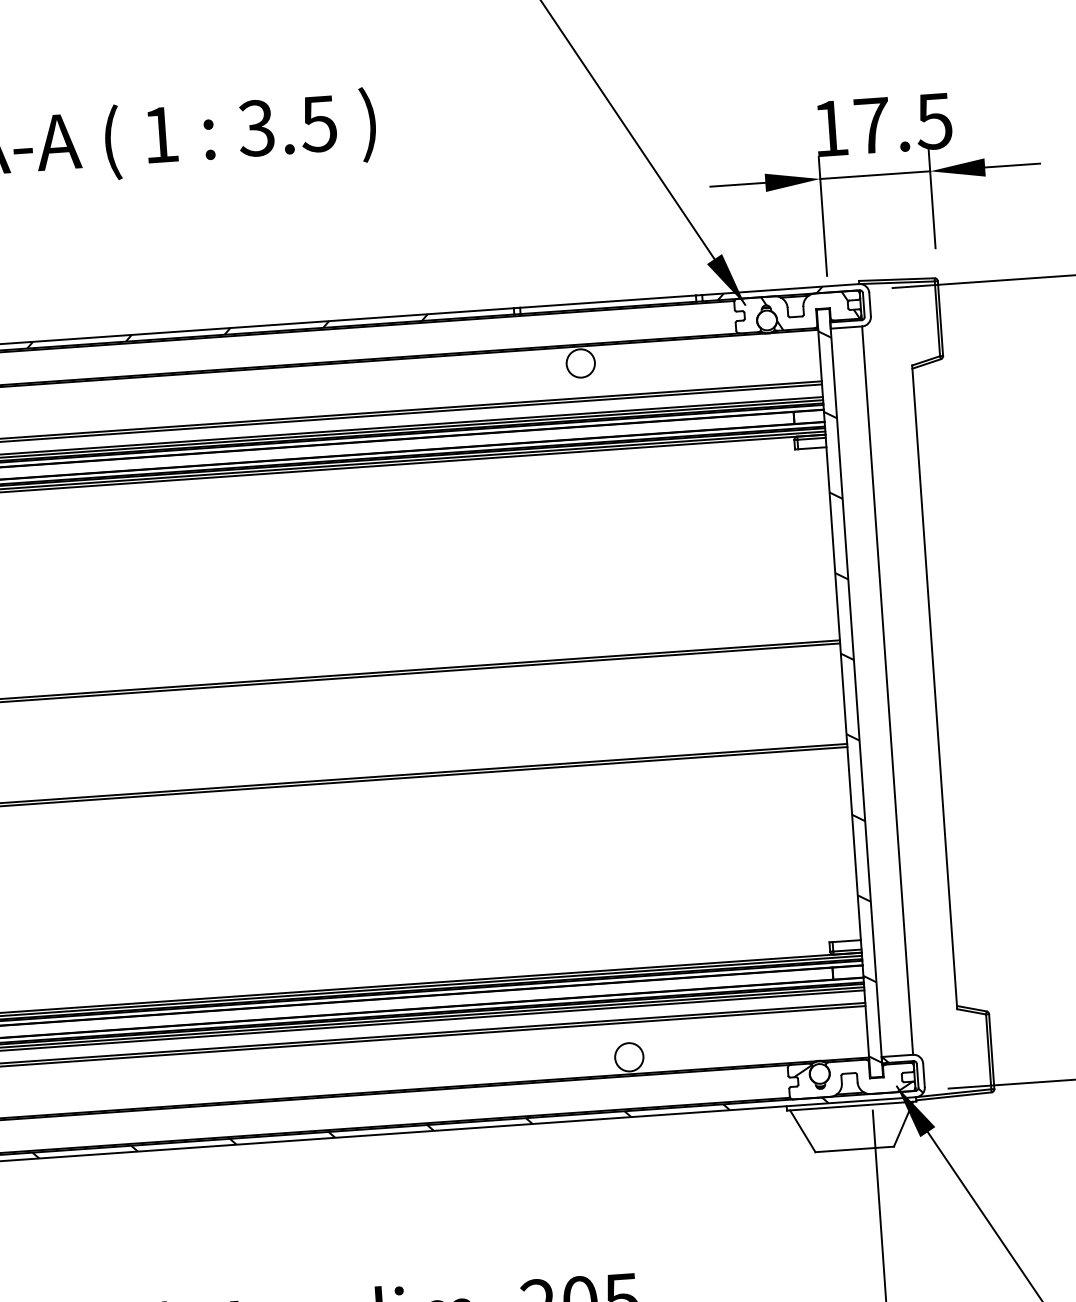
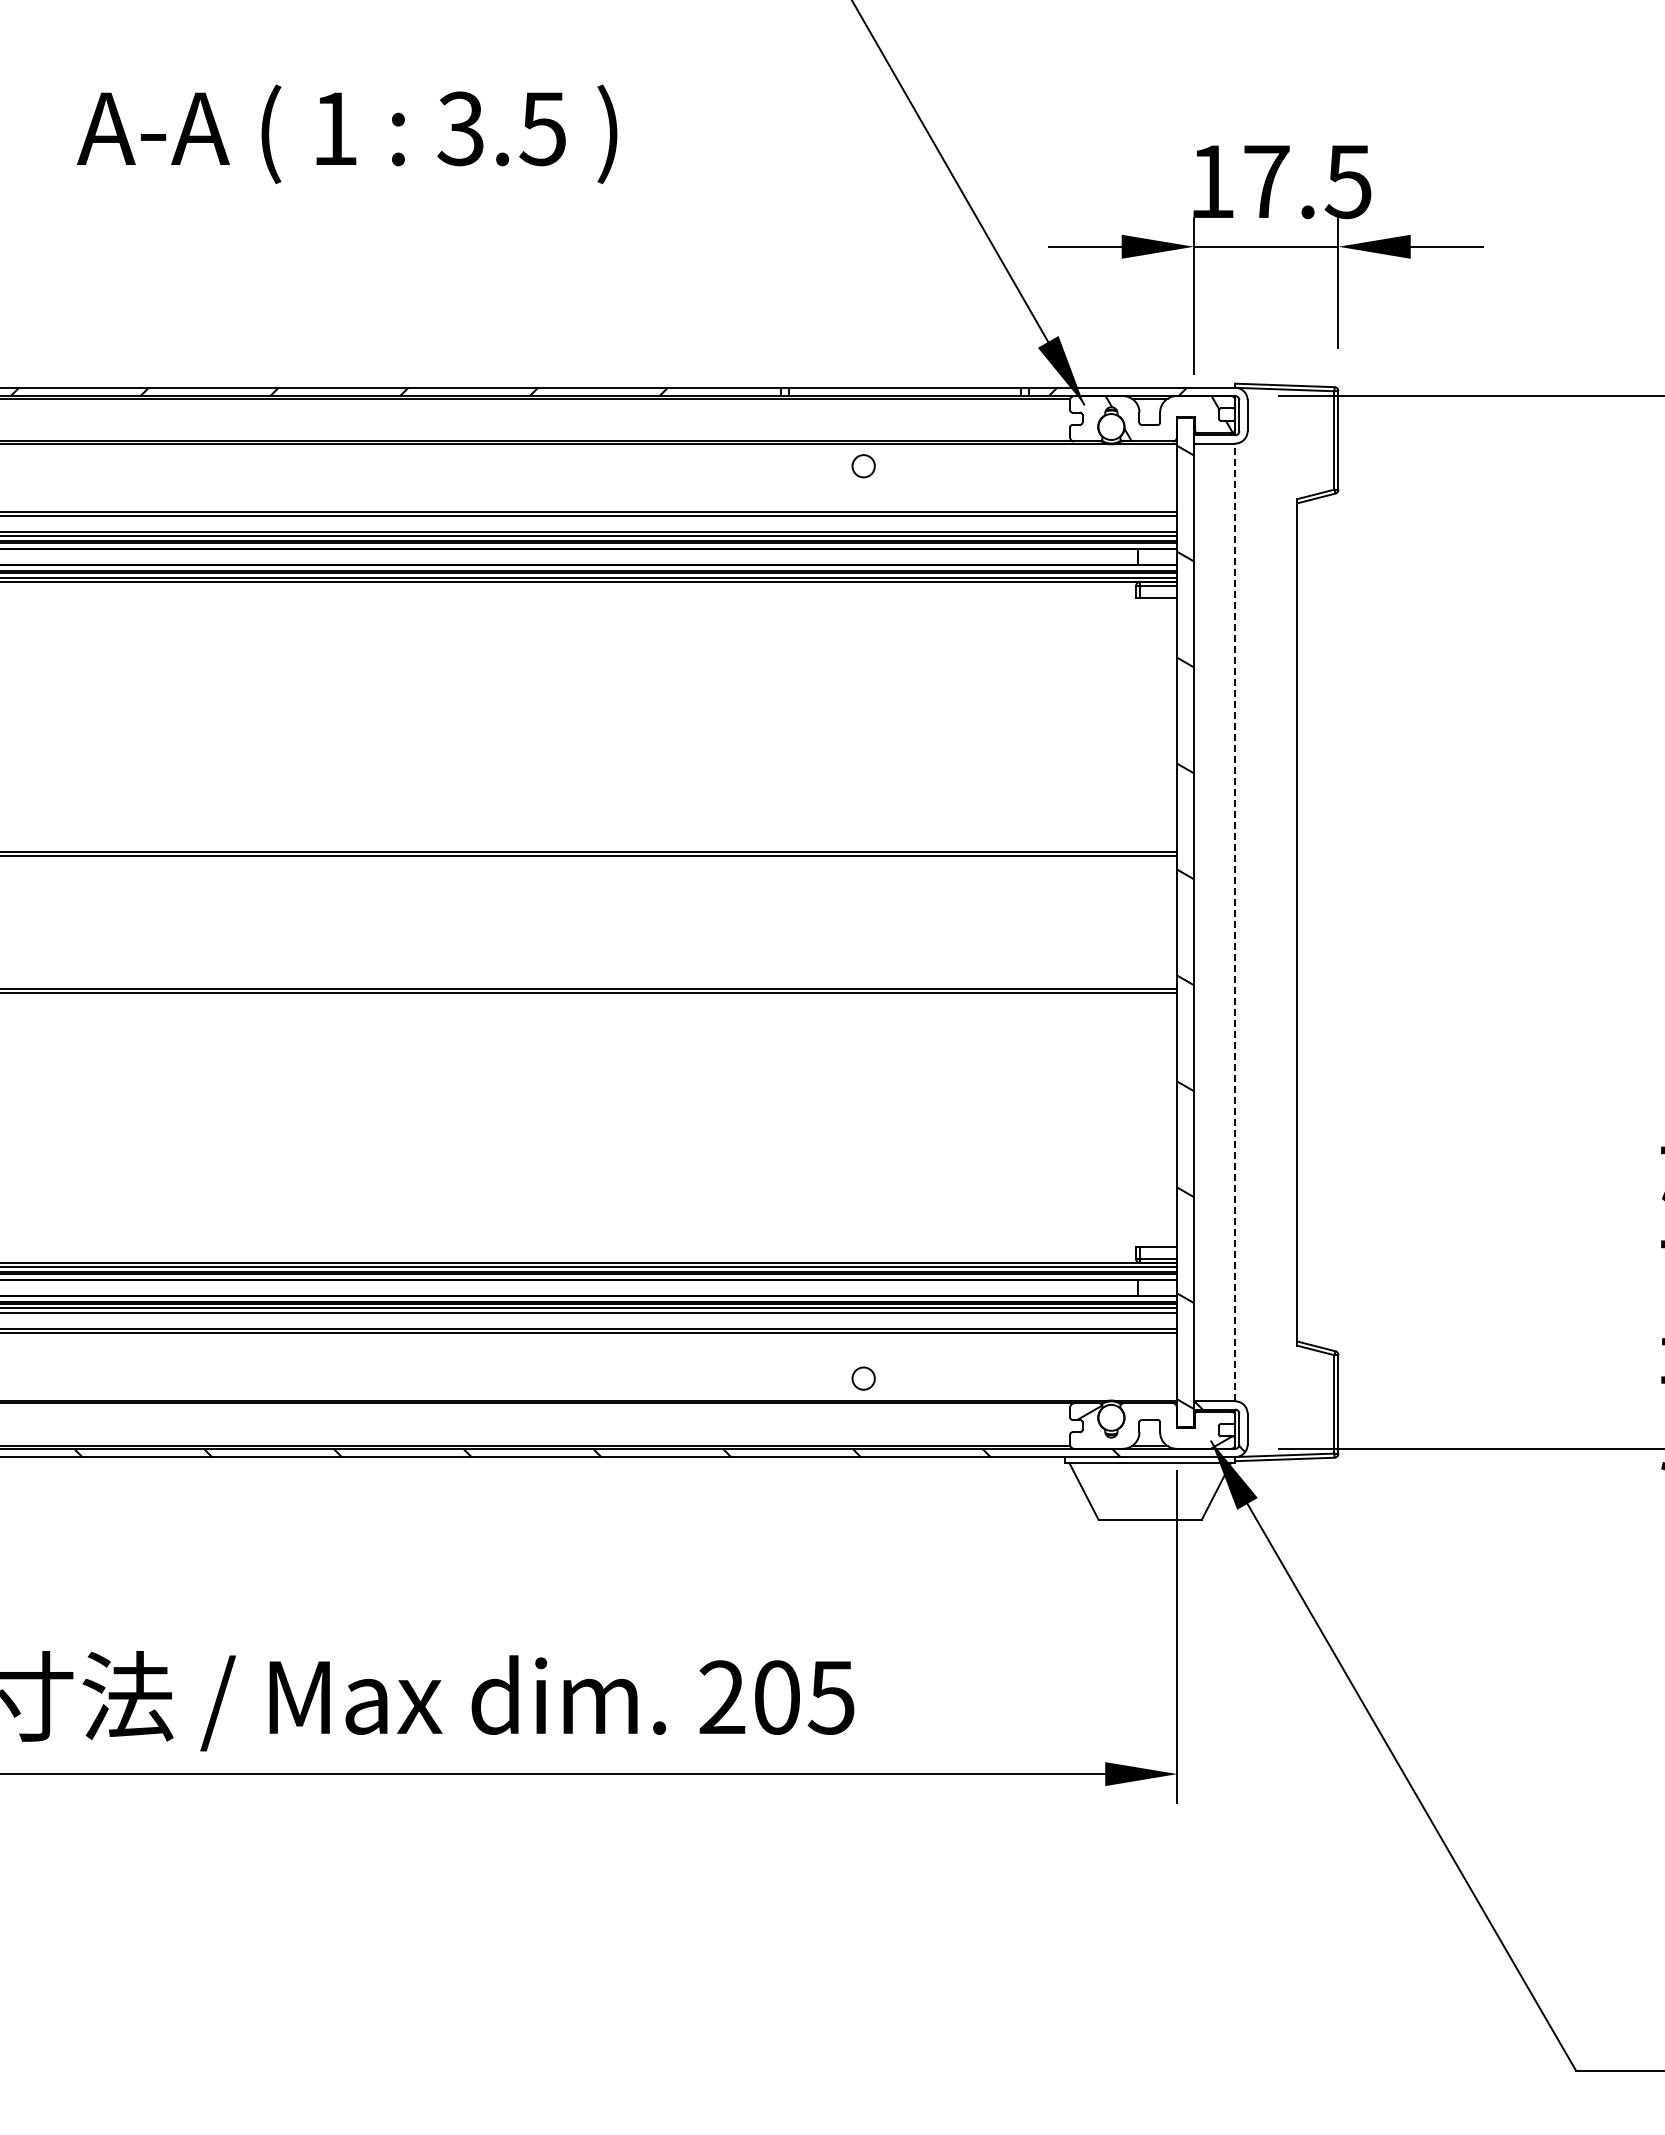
circle: (580, 362) -> (863, 465), size x0.6
line: (887, 690) -> (1235, 922), solid -> dashed
circle: (629, 1057) -> (863, 1378), size x0.6

